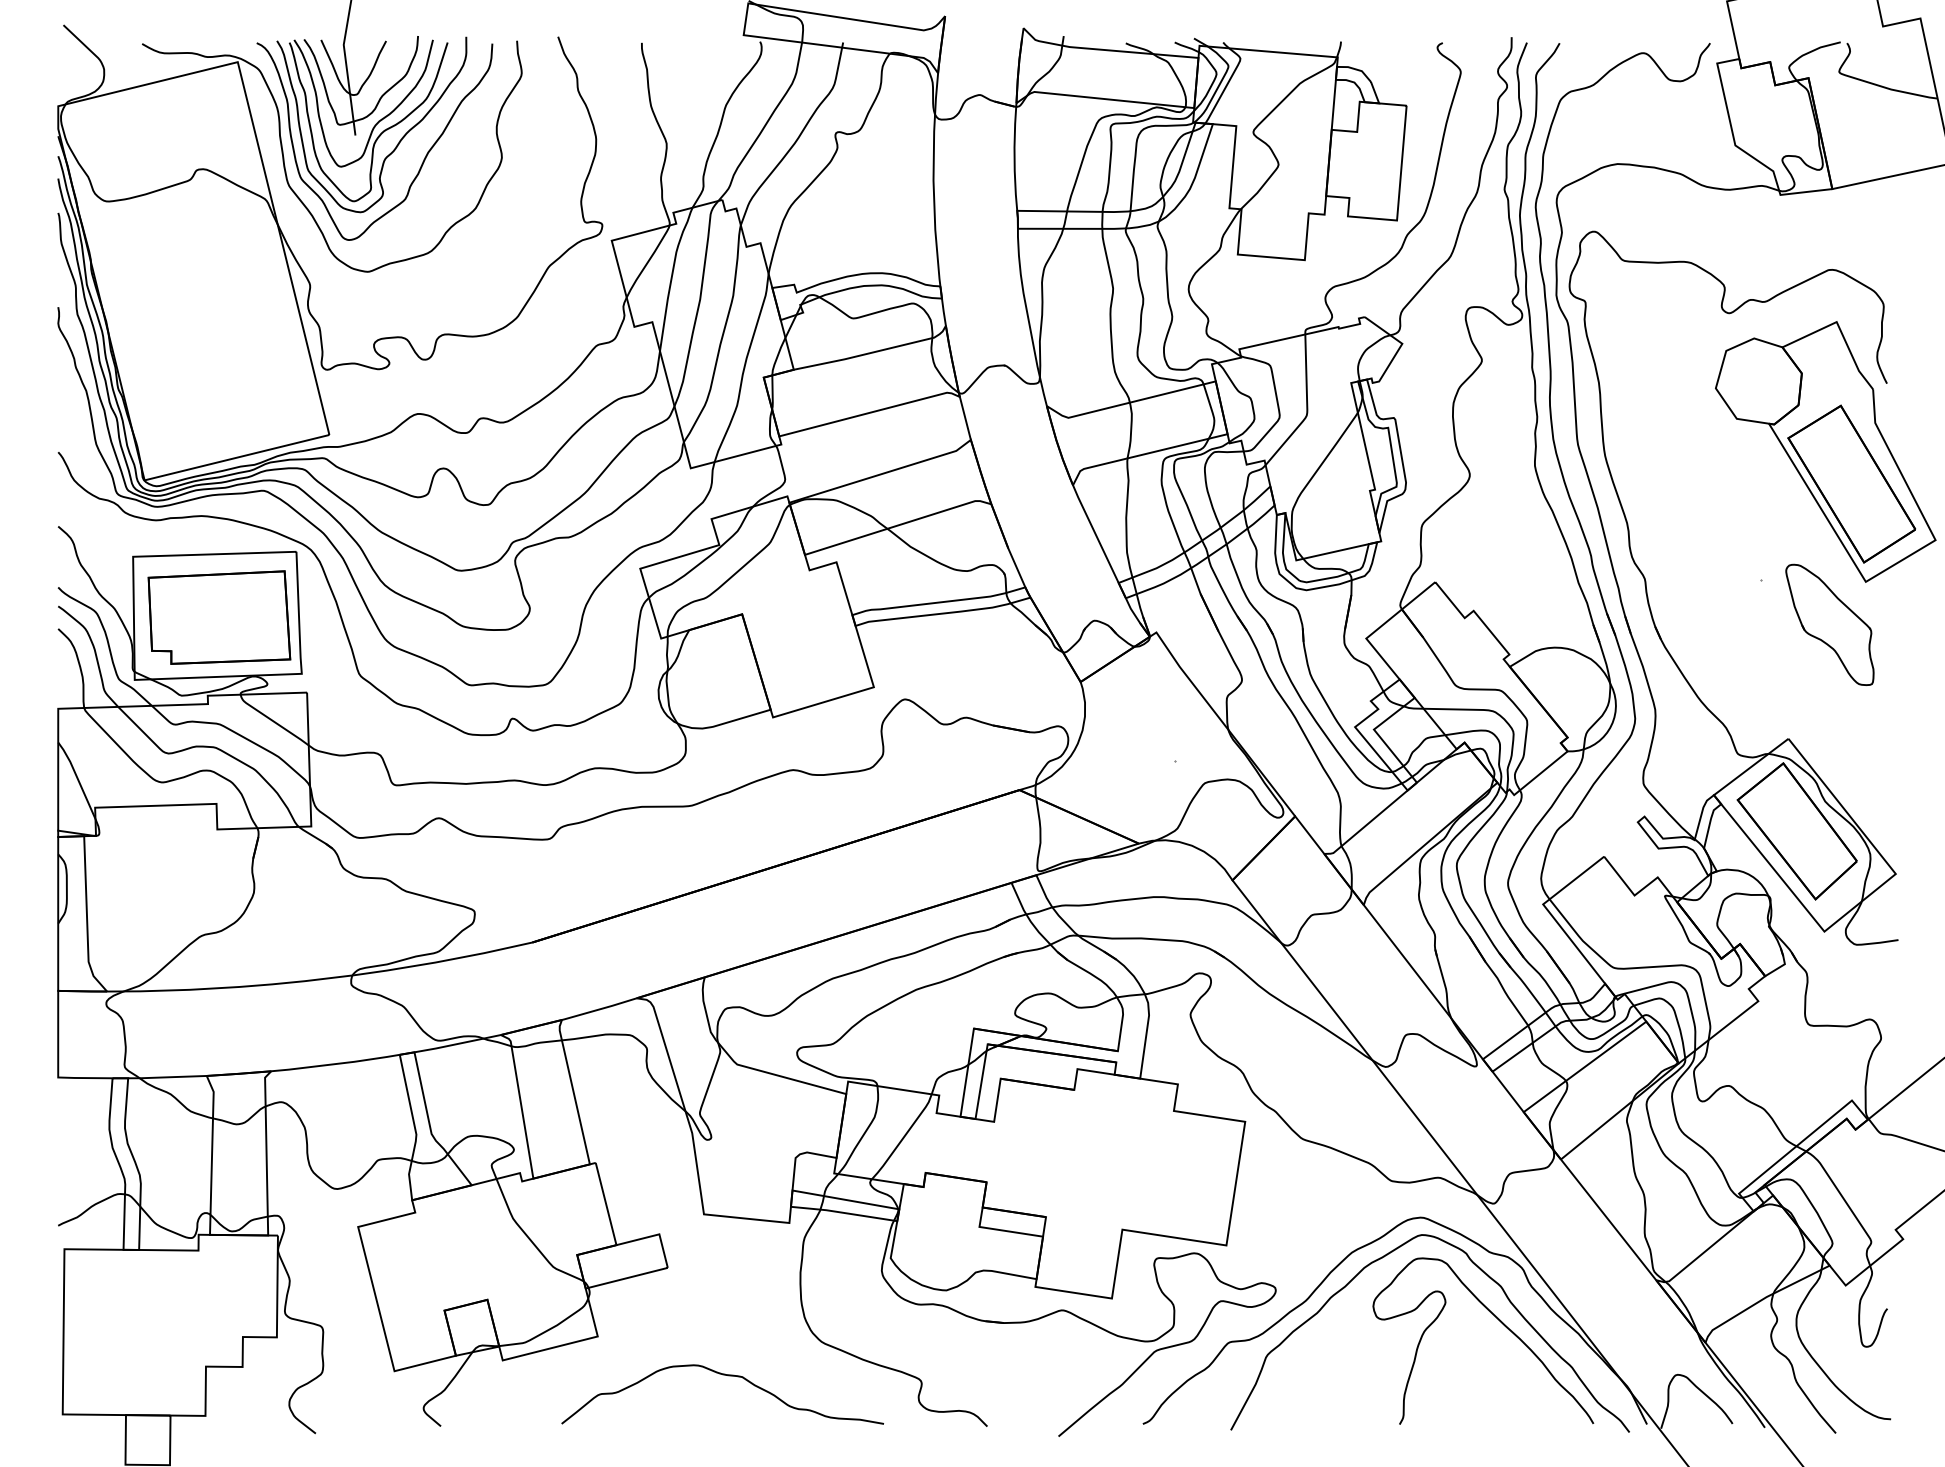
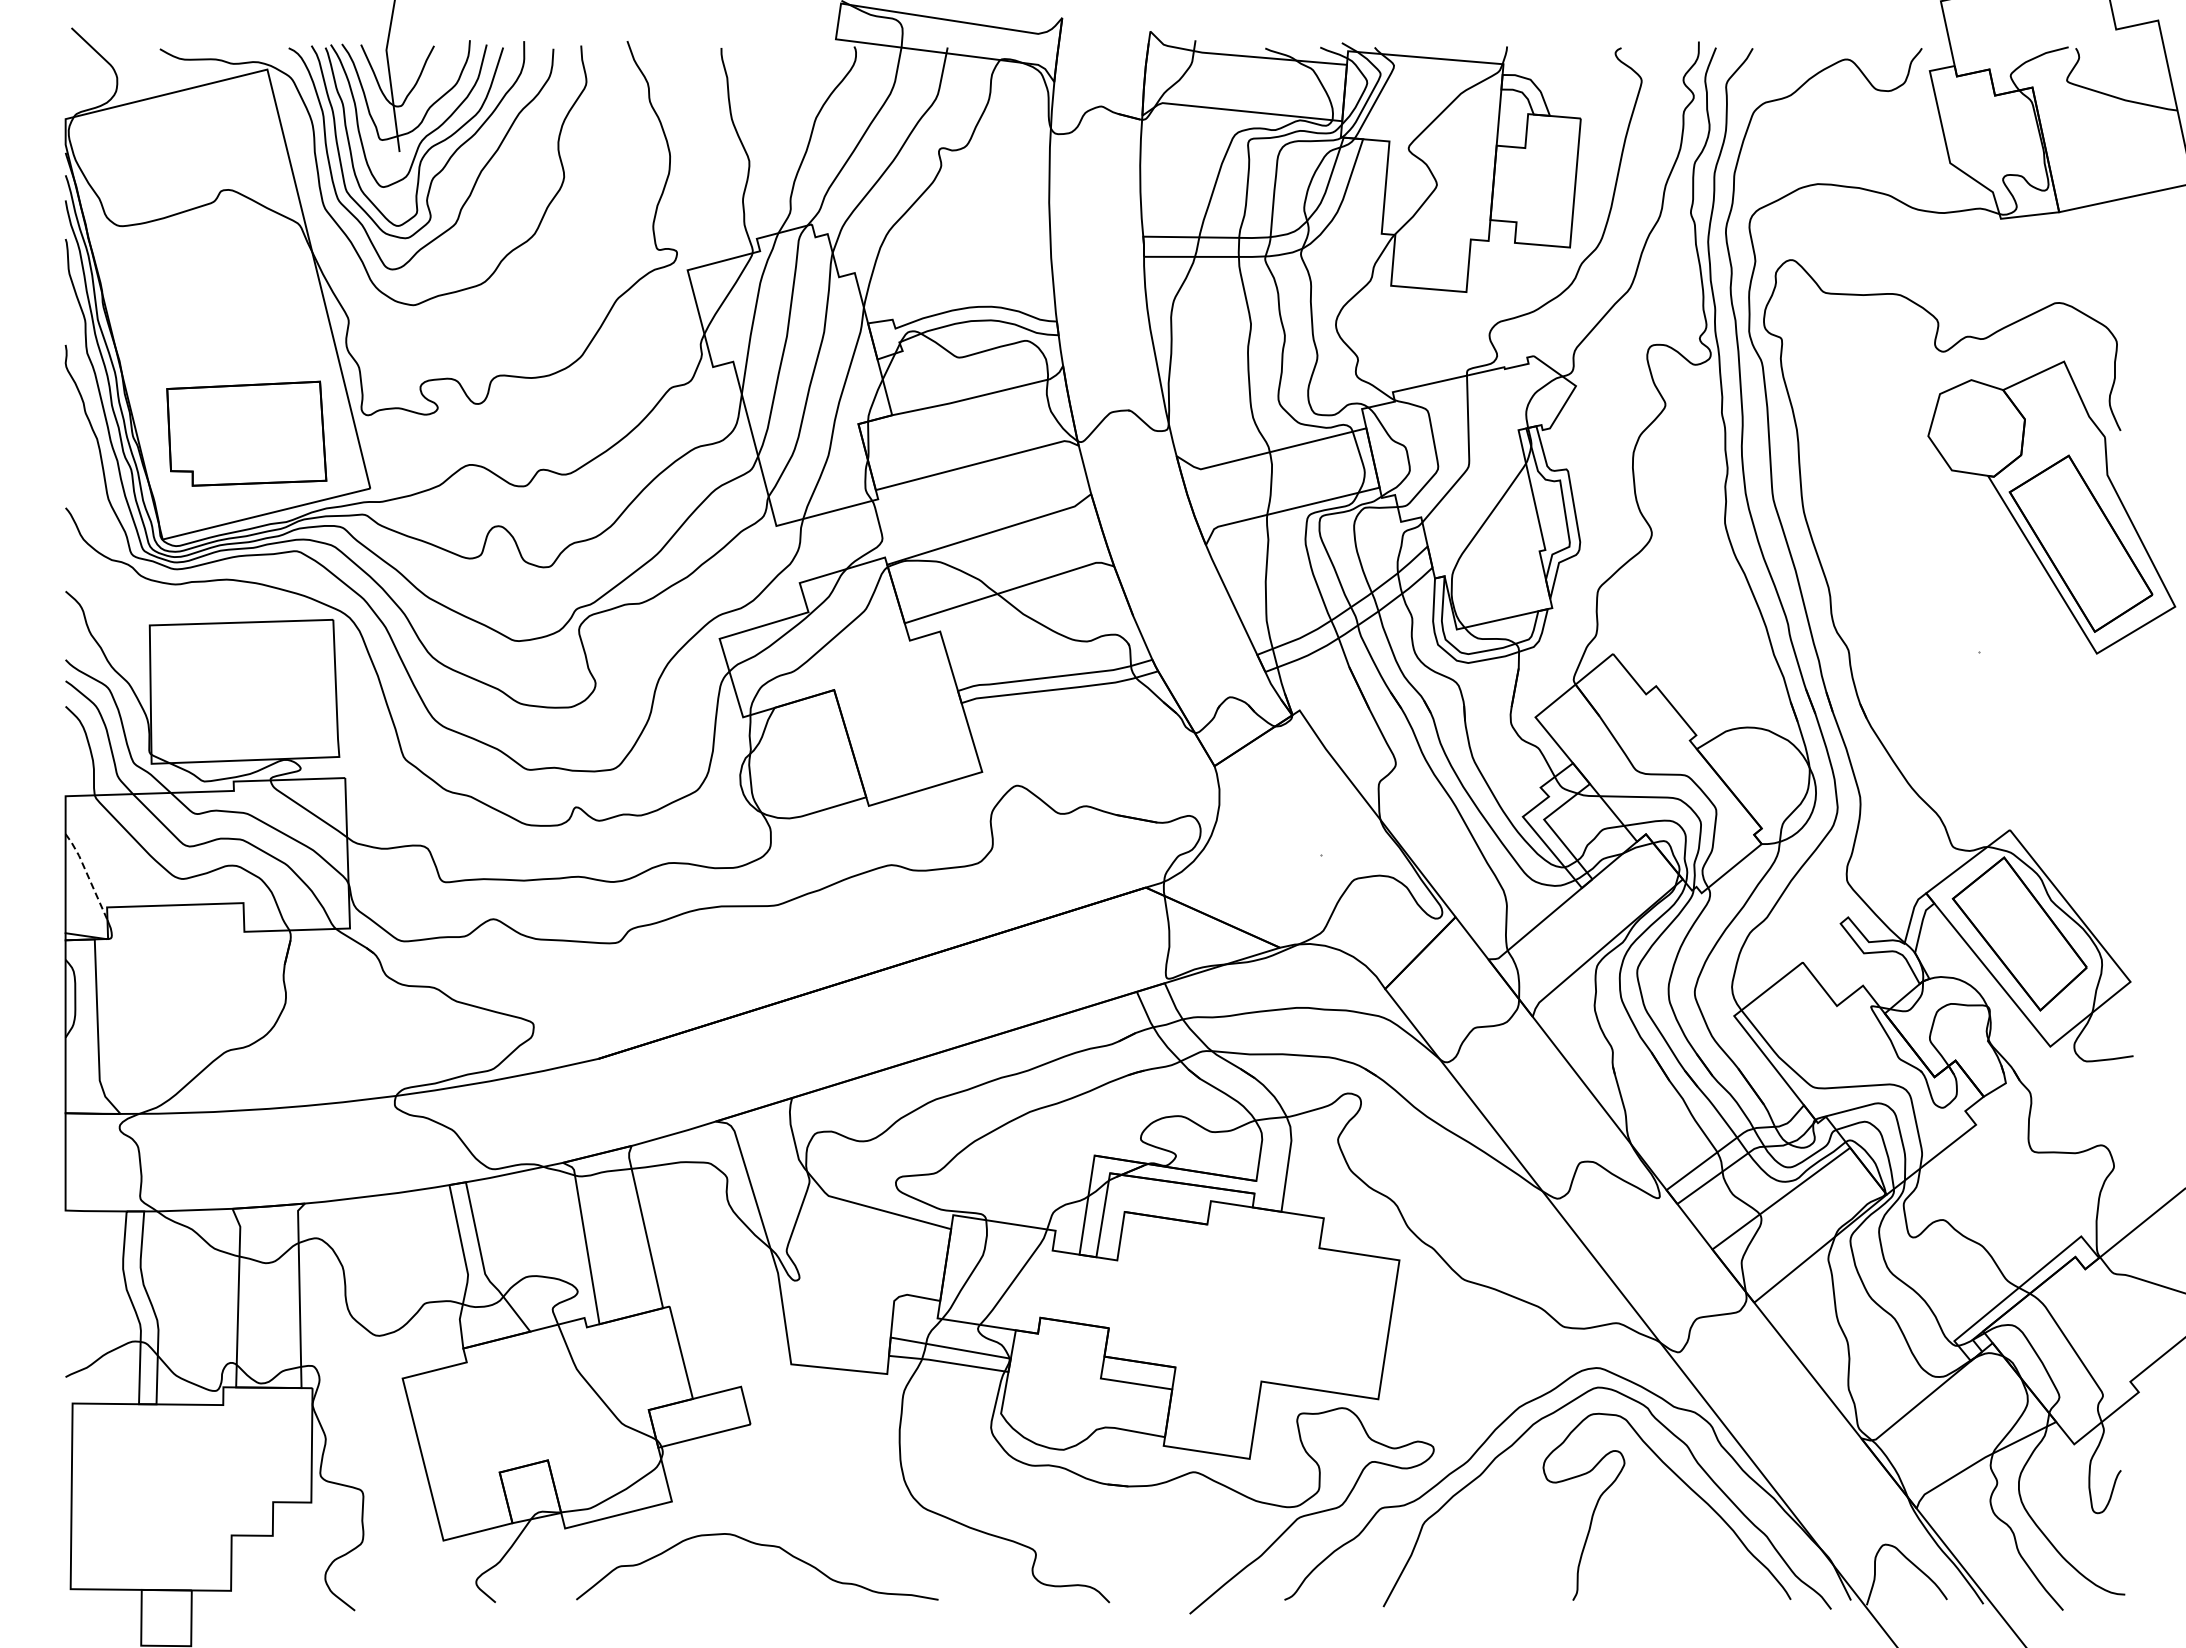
part: (219, 617) -> (246, 433), moved
part: (1829, 624) -> (2056, 701), removed
line: (77, 778) -> (87, 874), solid -> dashed
curve: (723, 1375) -> (758, 1545), moved

